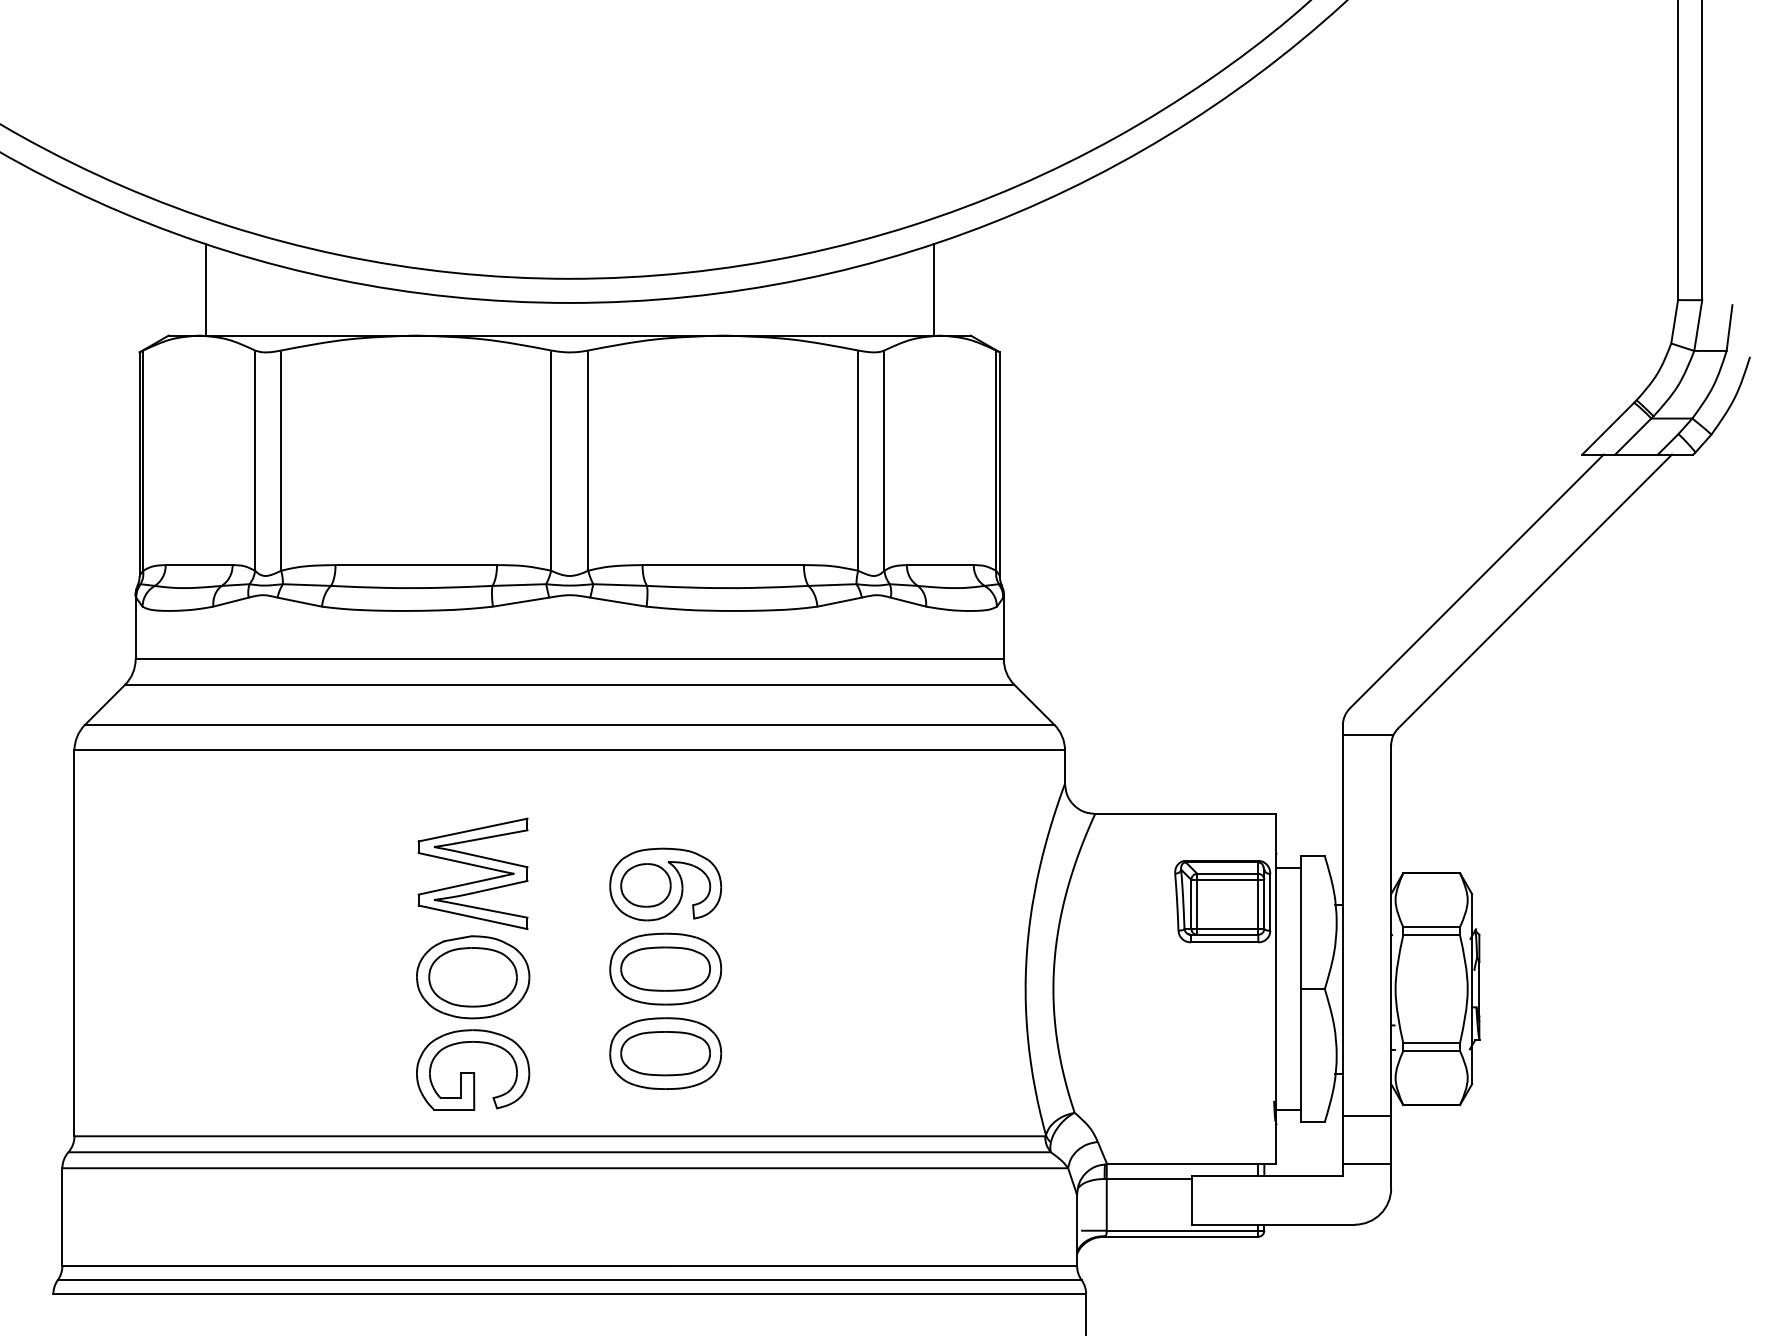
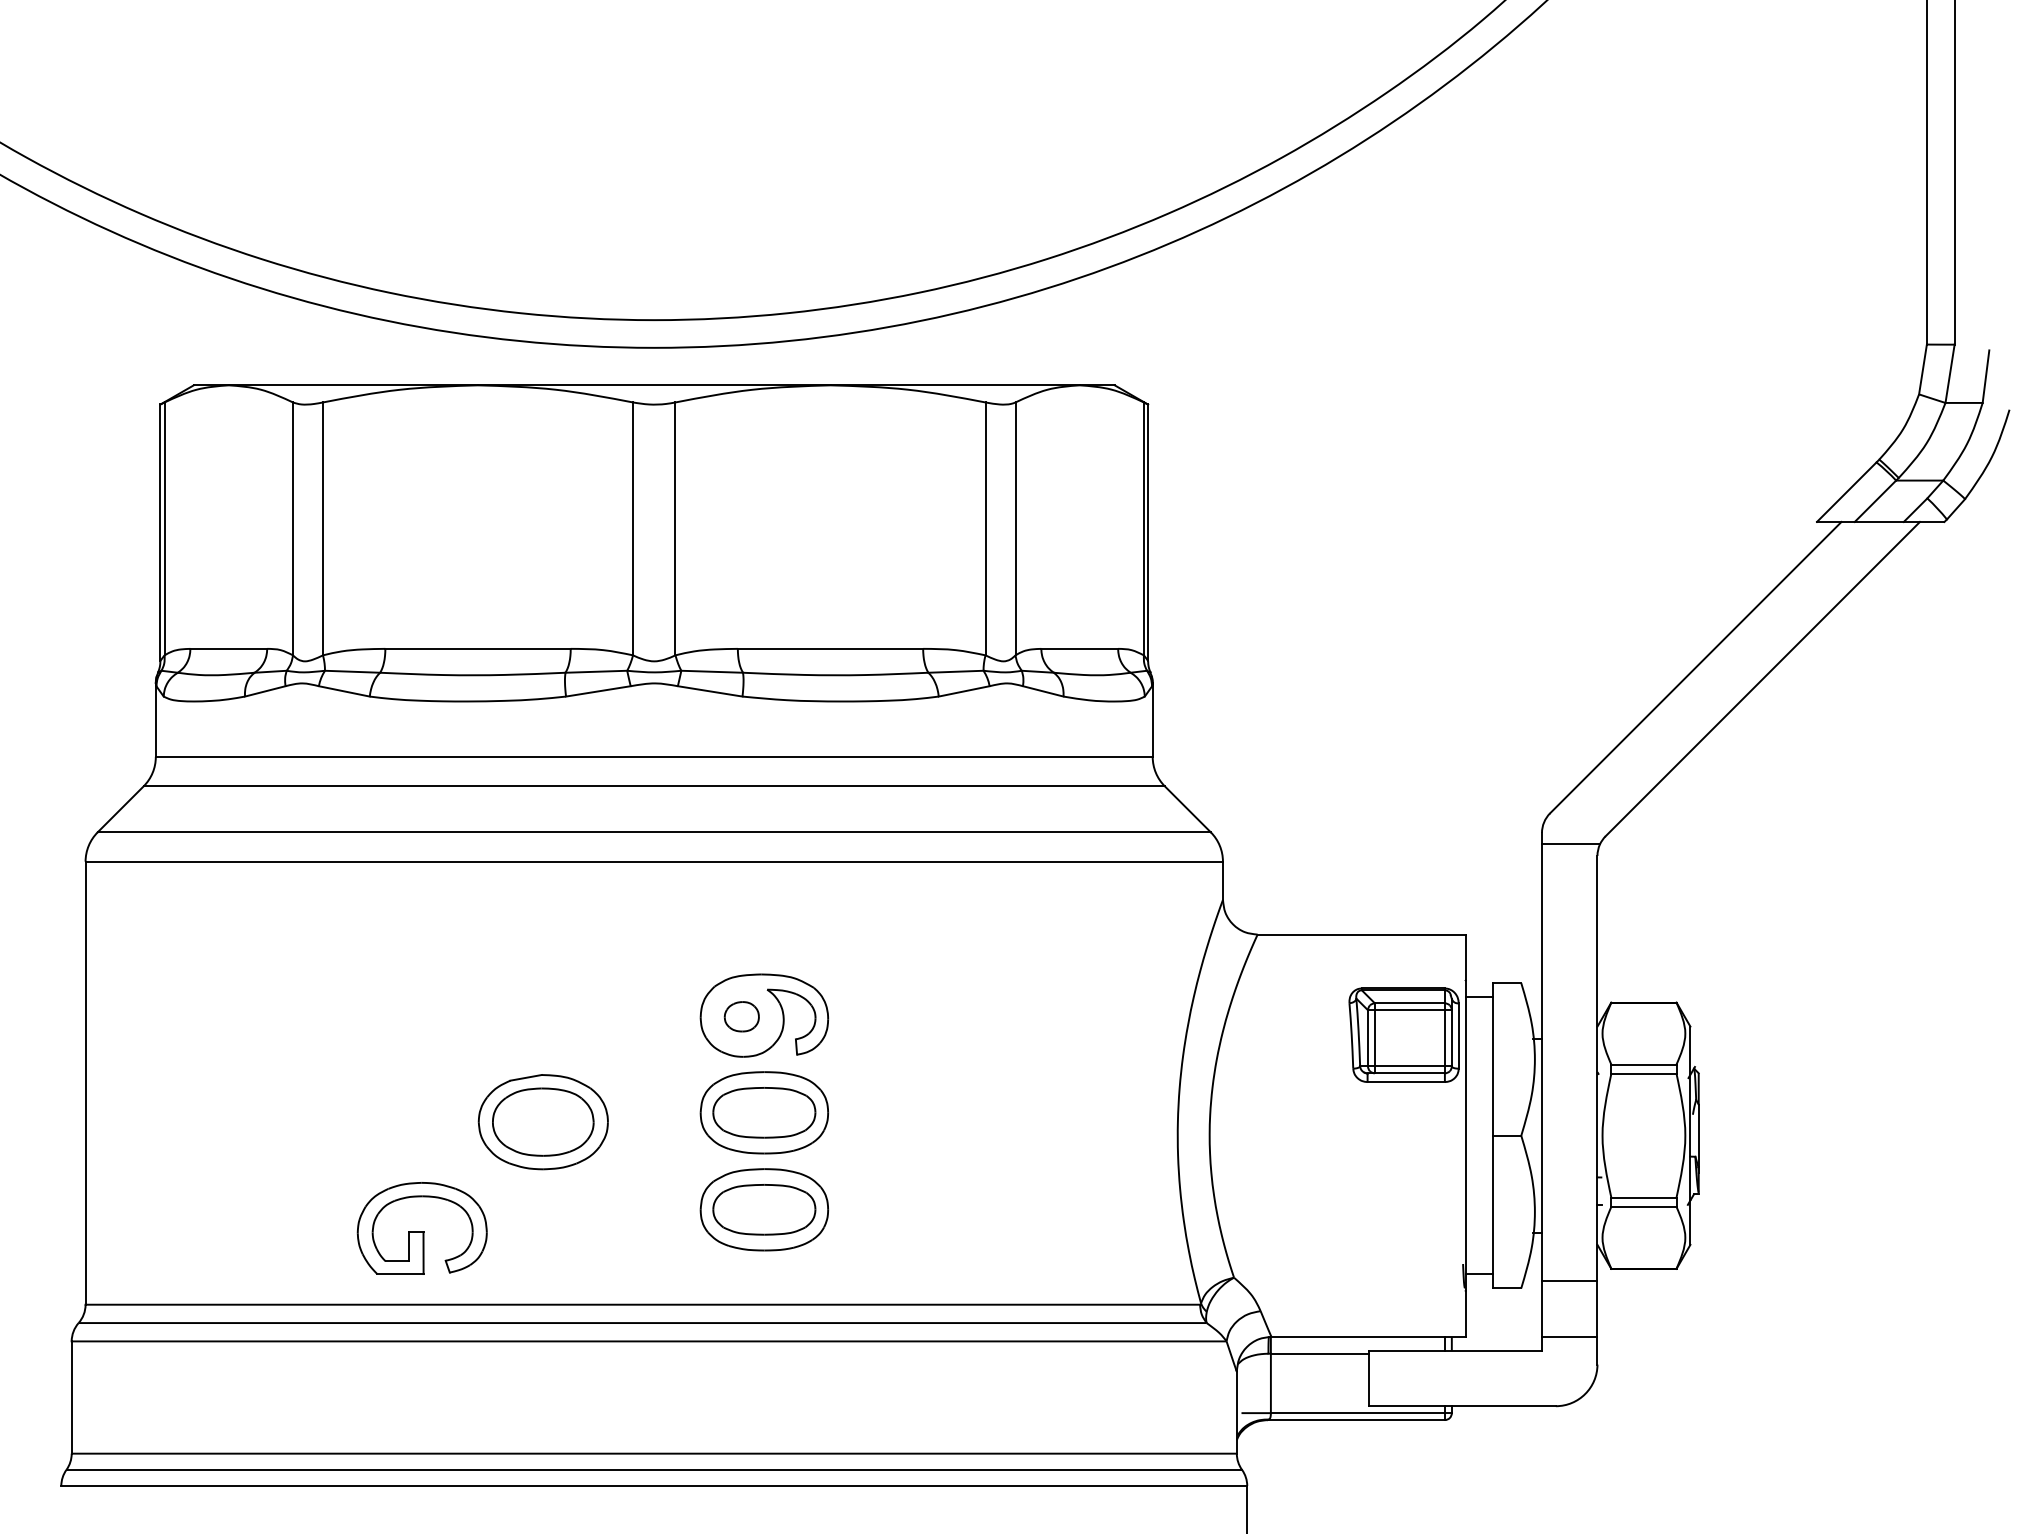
line: (205, 289) -> (236, 332), removed
line: (933, 289) -> (1072, 332), removed
part: (475, 880) -> (546, 1011), removed
part: (645, 885) -> (741, 1016), size x0.6
part: (472, 1069) -> (421, 1228), moved

